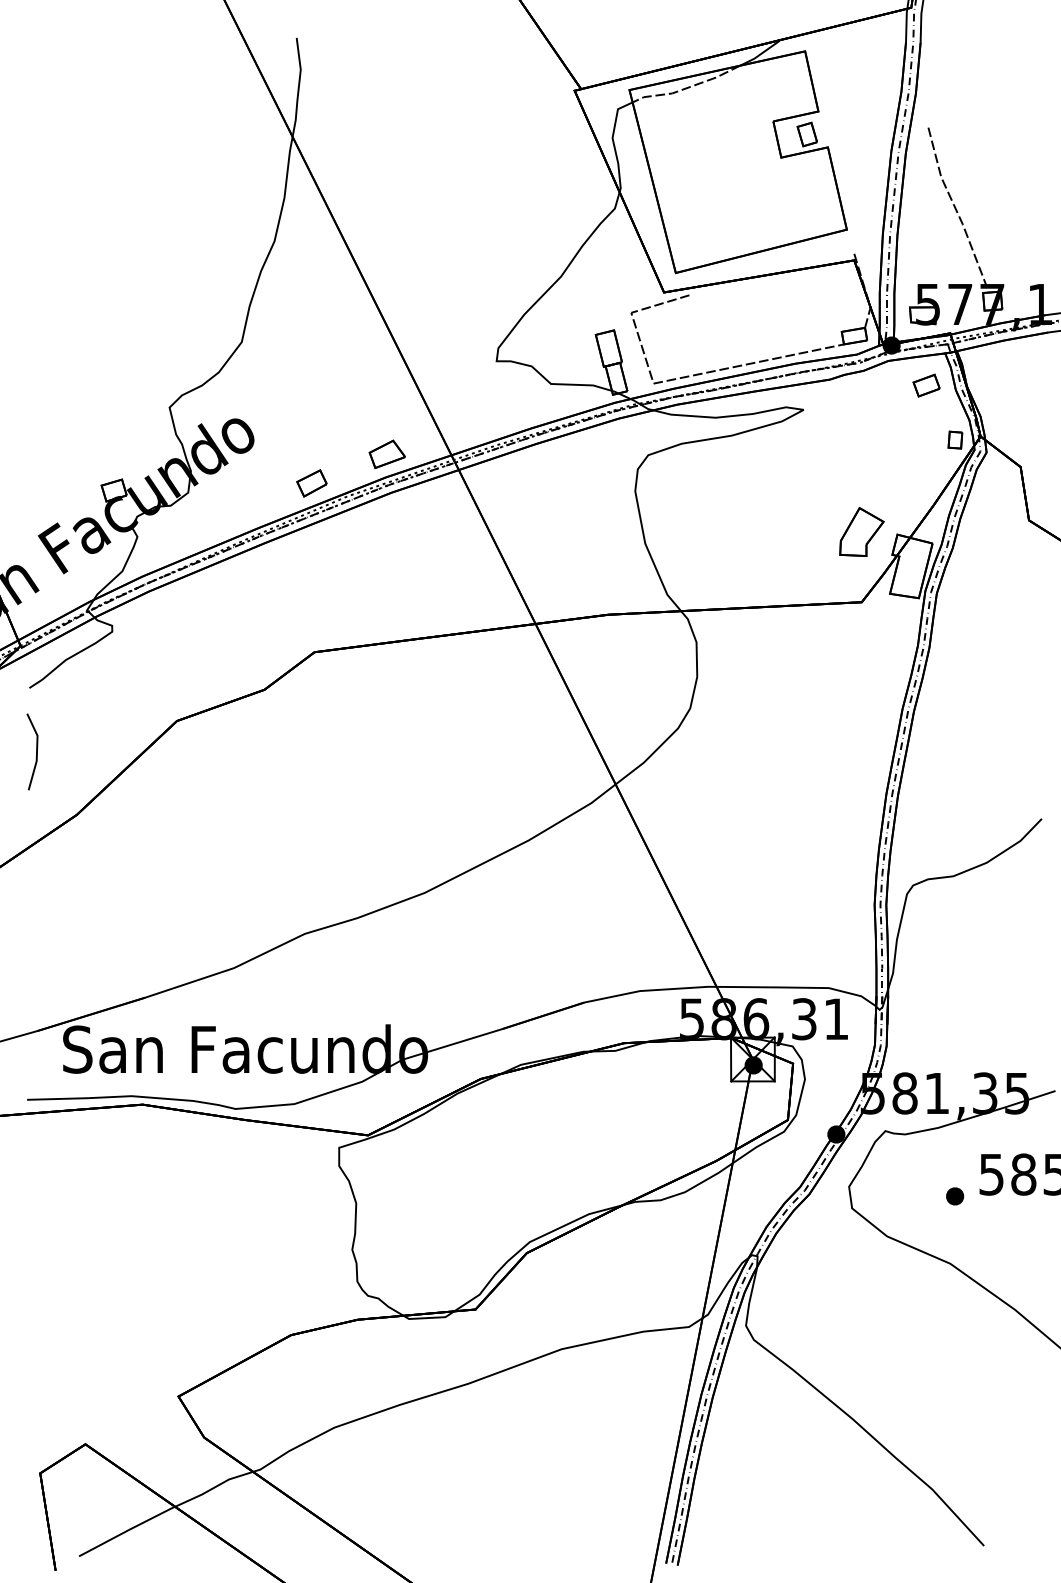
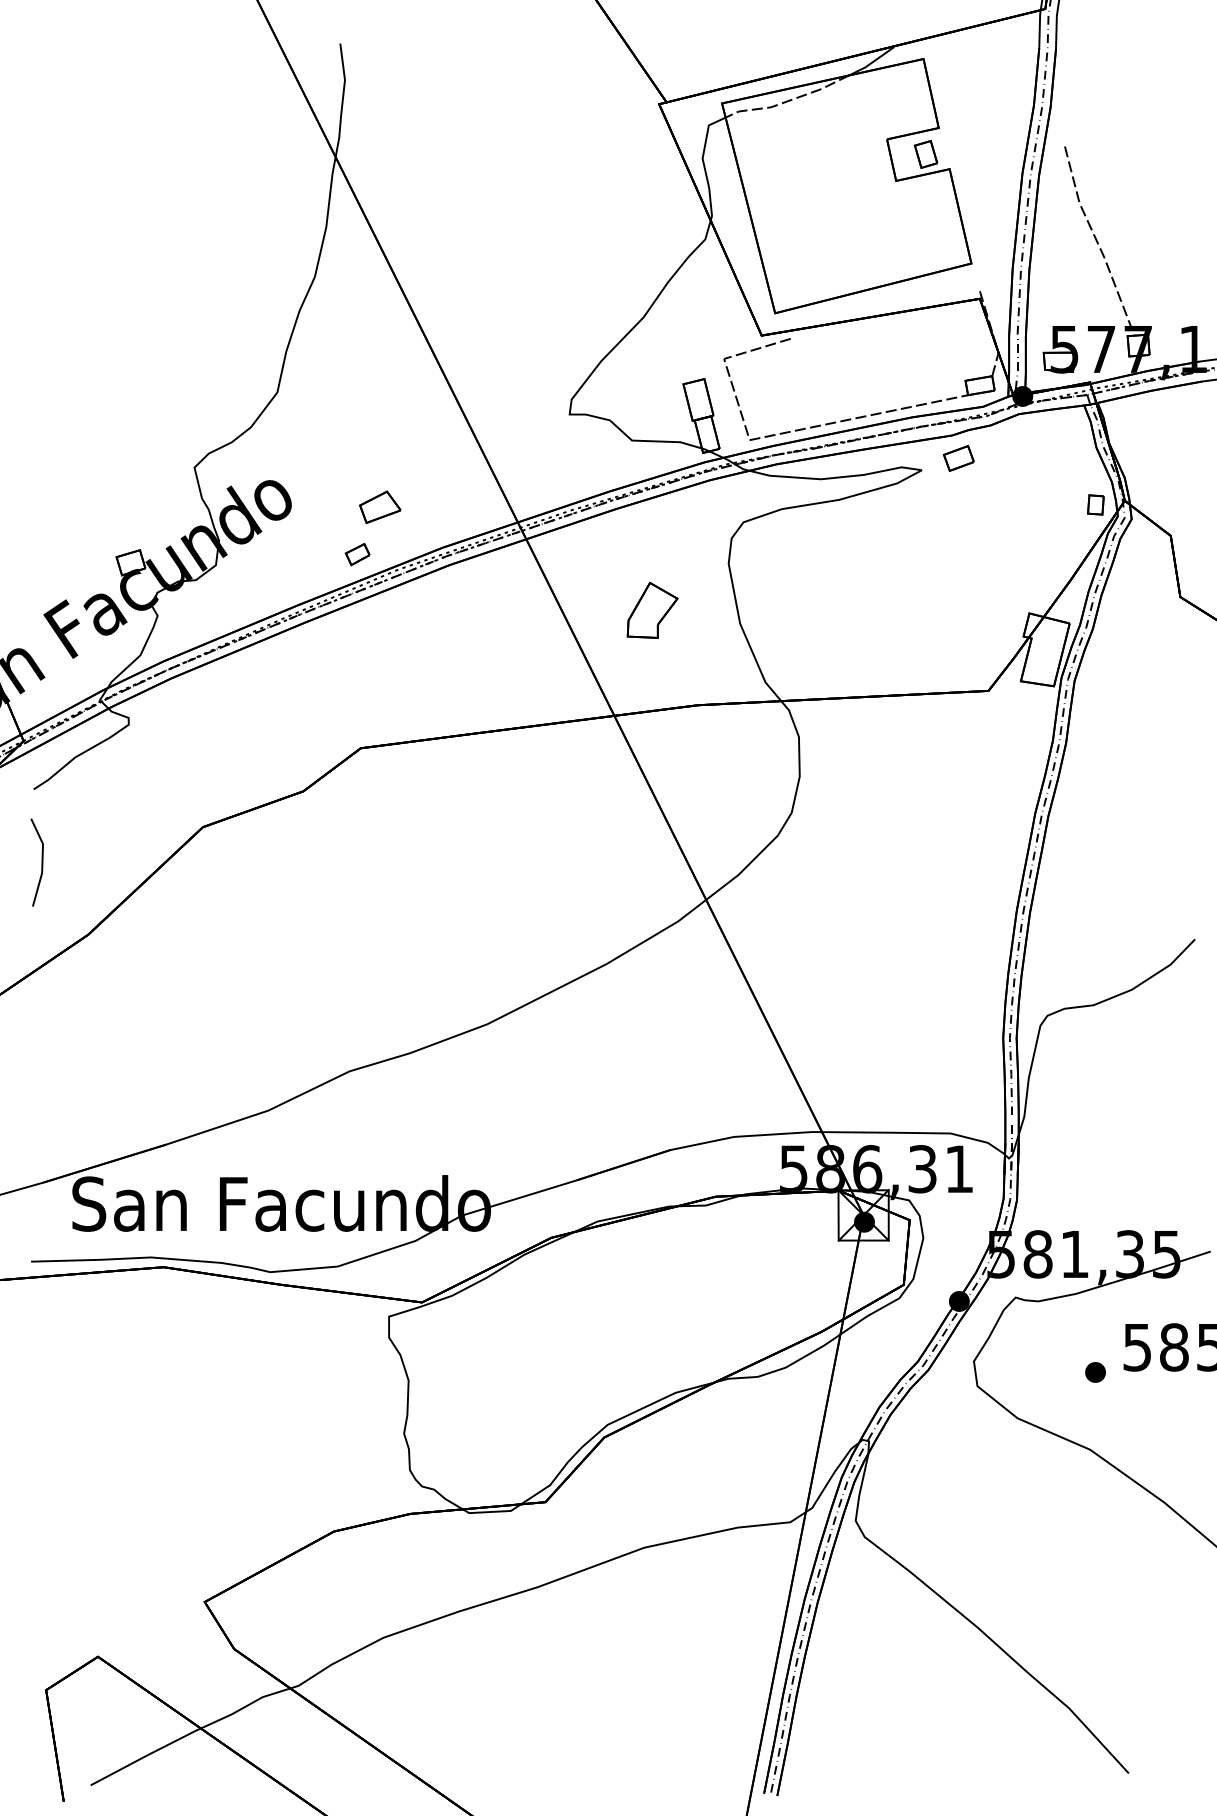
part: (926, 385) -> (958, 458), moved
part: (387, 453) -> (380, 506), moved
part: (311, 483) -> (357, 554), size x0.7
part: (861, 531) -> (652, 609), moved

